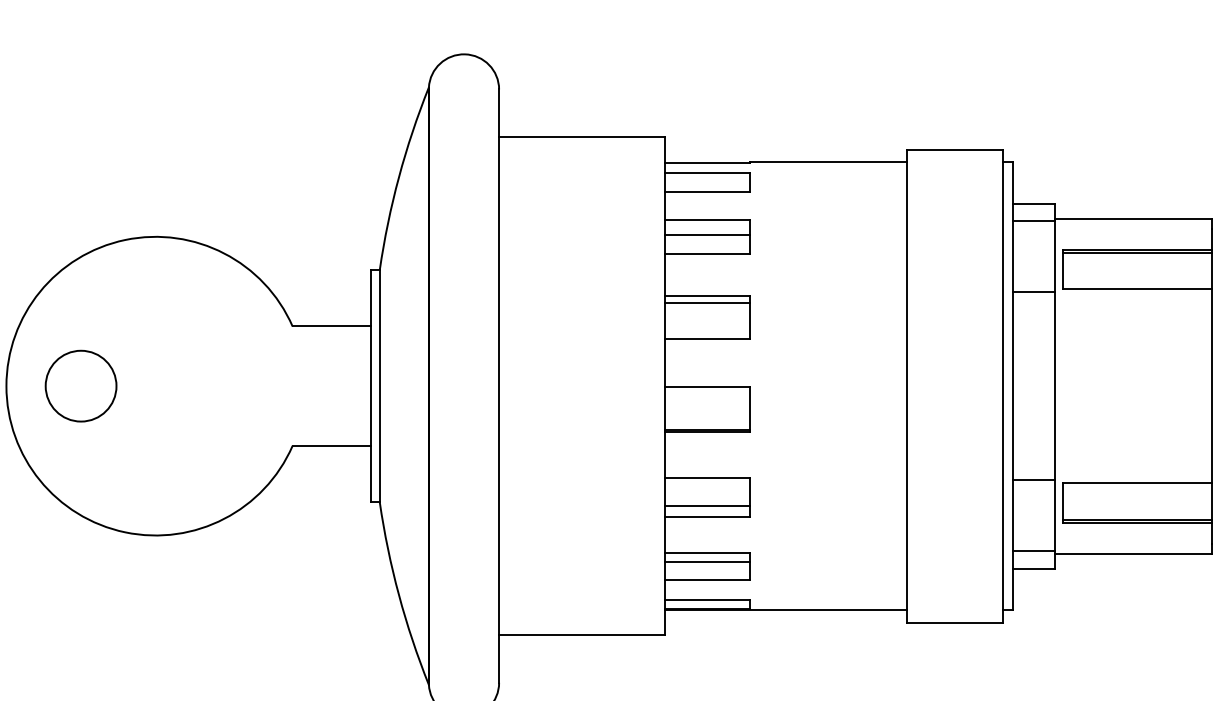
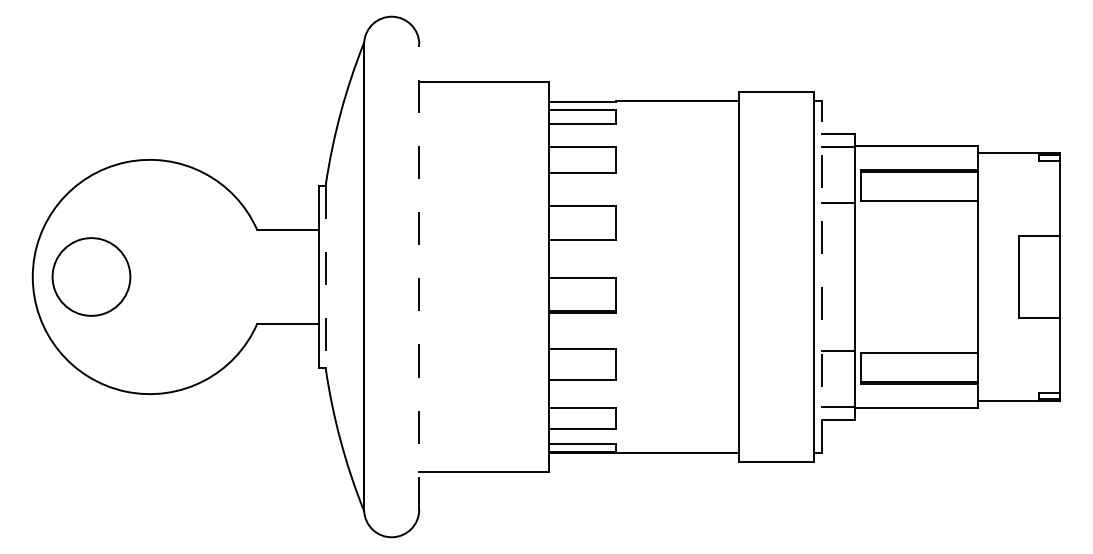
line: (707, 235) -> (582, 158), removed
line: (707, 302) -> (582, 211), removed
circle: (80, 385) -> (90, 276), size x1.4
line: (379, 386) -> (325, 277), solid -> dashed
line: (499, 386) -> (419, 277), solid -> dashed
line: (1013, 386) -> (822, 277), solid -> dashed
line: (707, 506) -> (582, 371), removed
line: (707, 562) -> (582, 415), removed

